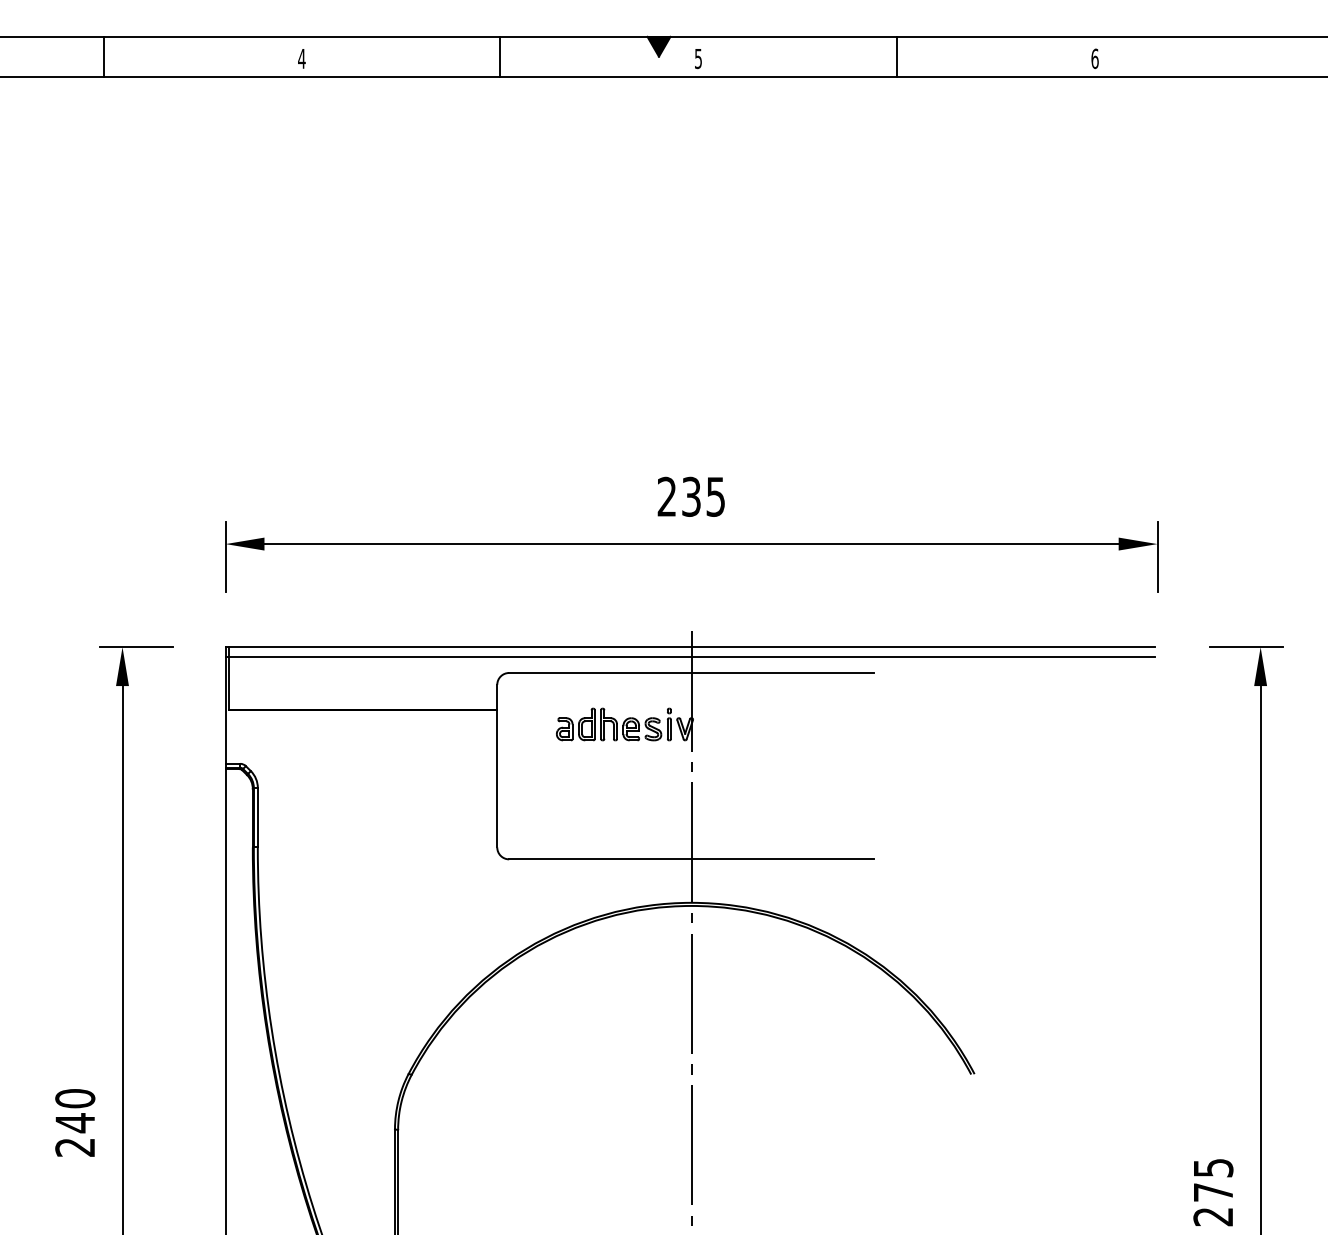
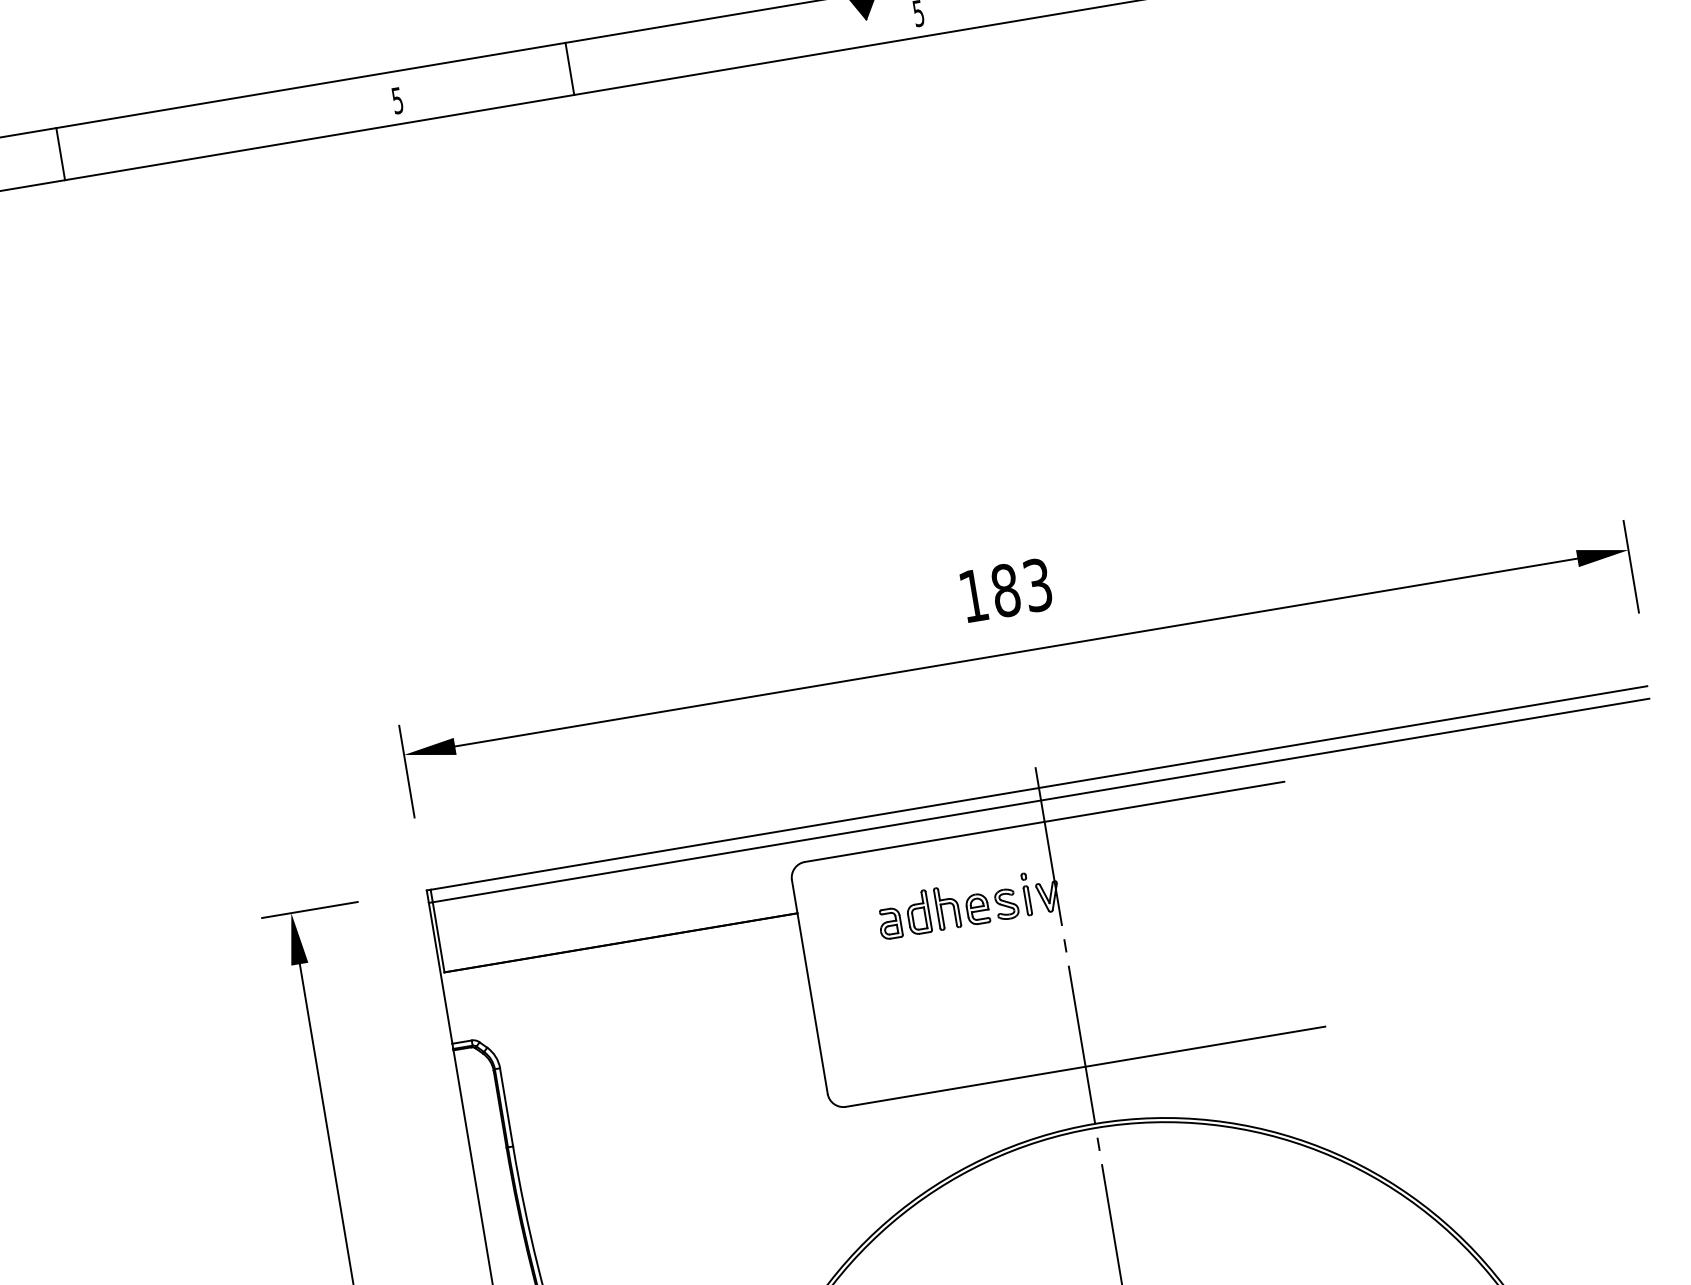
line: (103, 56) -> (60, 153), moved
line: (500, 56) -> (570, 68), moved
text: (301, 59) -> (397, 101), 4 -> 5
text: (691, 496) -> (1005, 590), 235 -> 183

